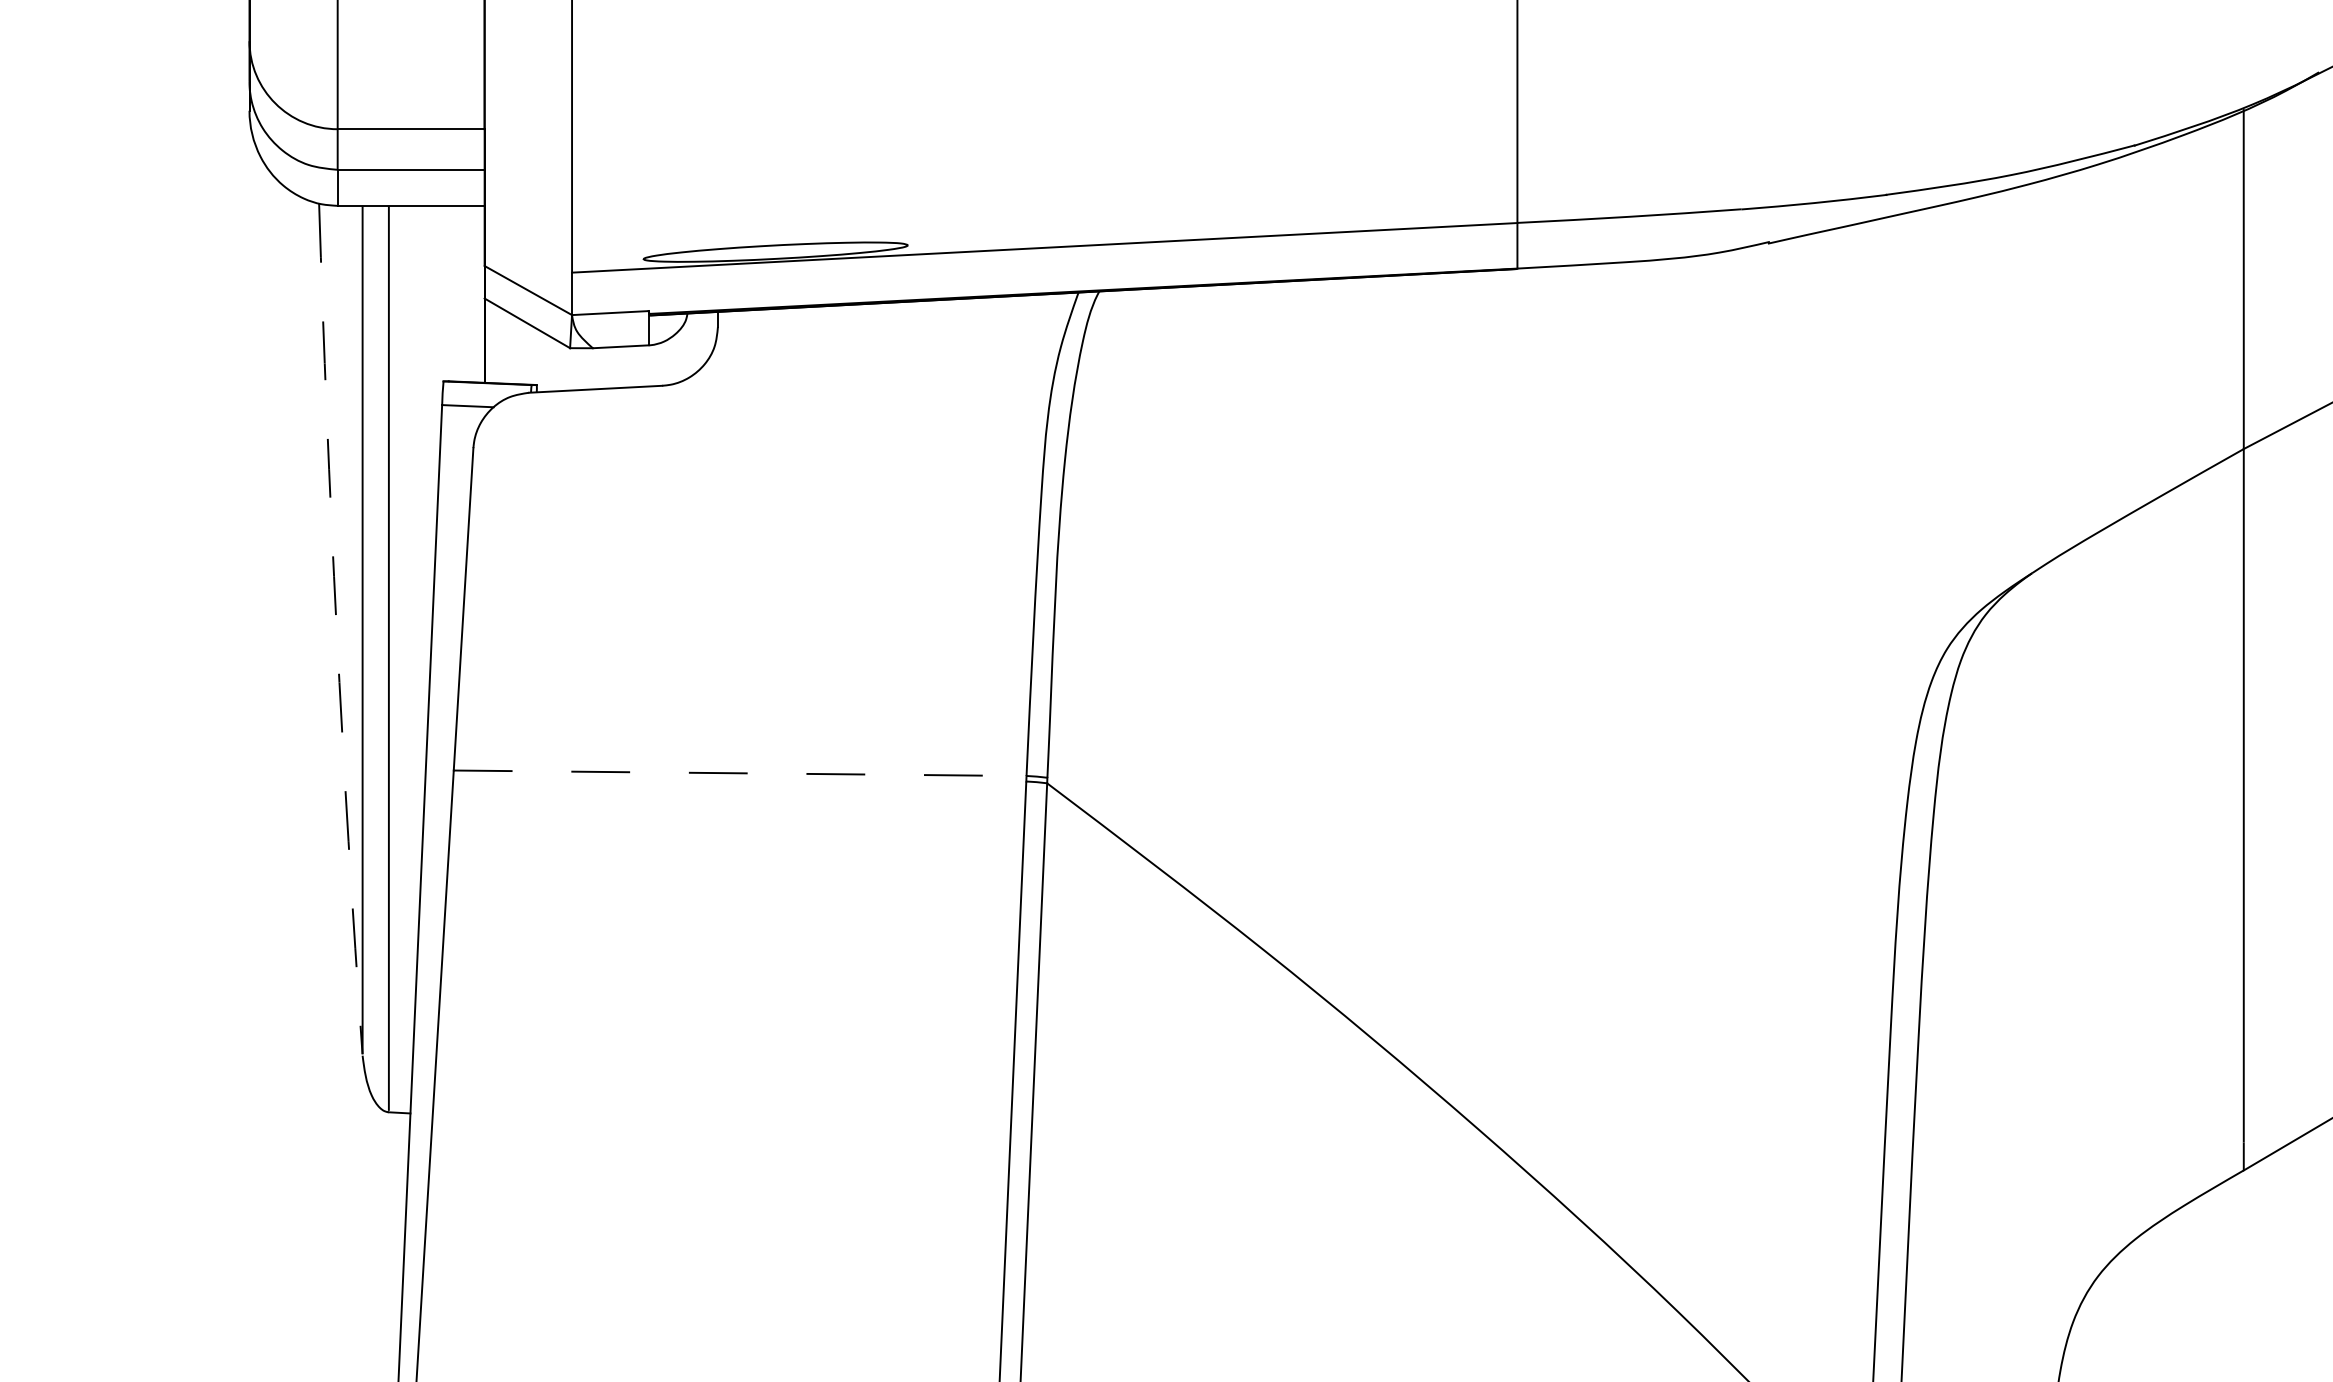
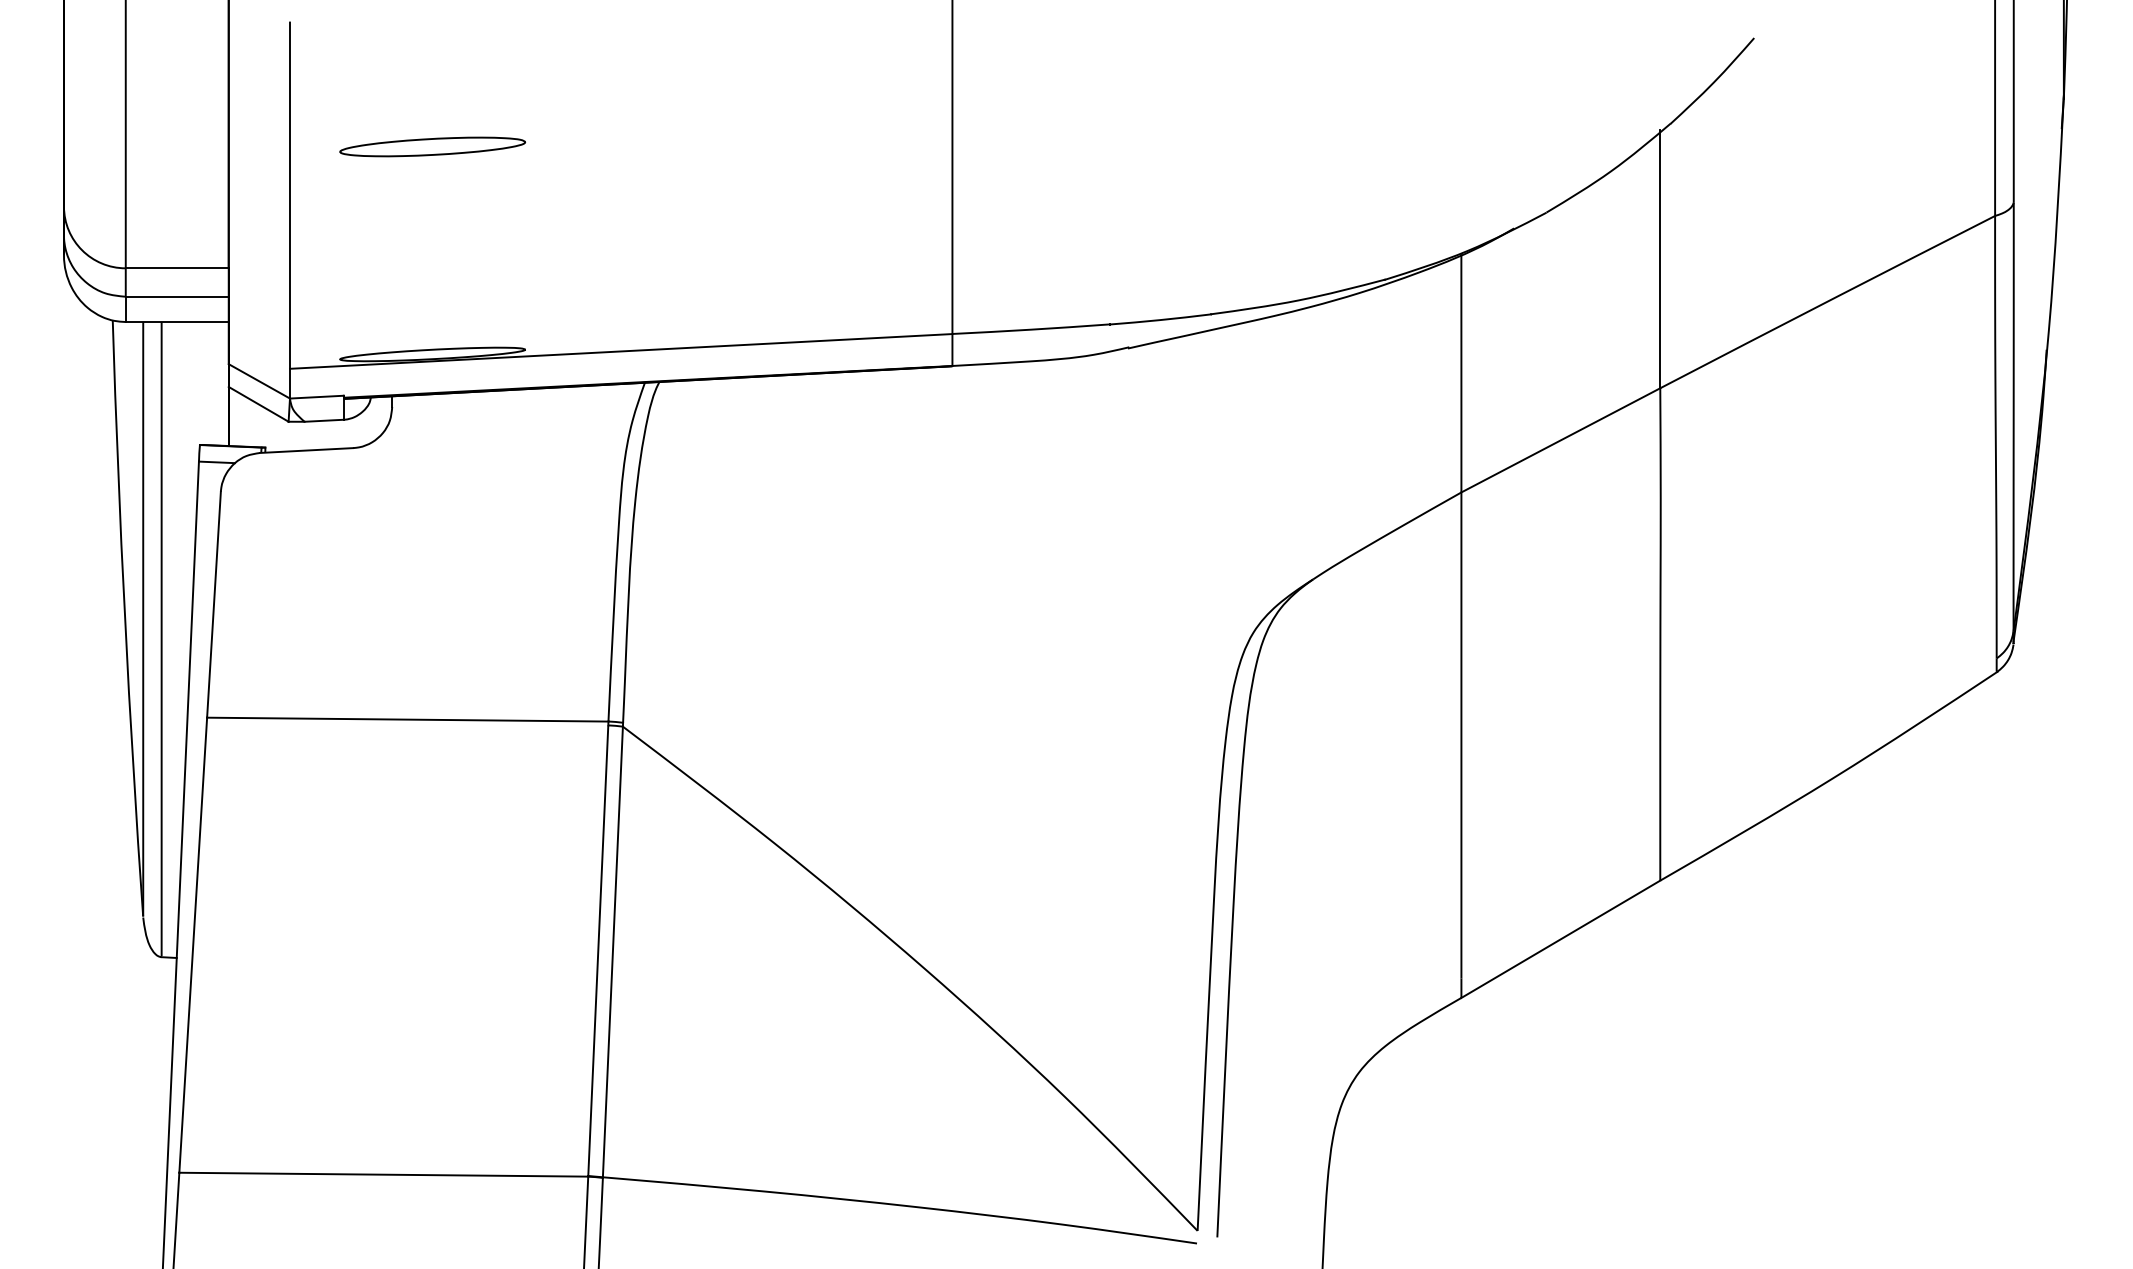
arc: (337, 628) -> (125, 618), dashed -> solid
line: (739, 773) -> (407, 719), dashed -> solid

